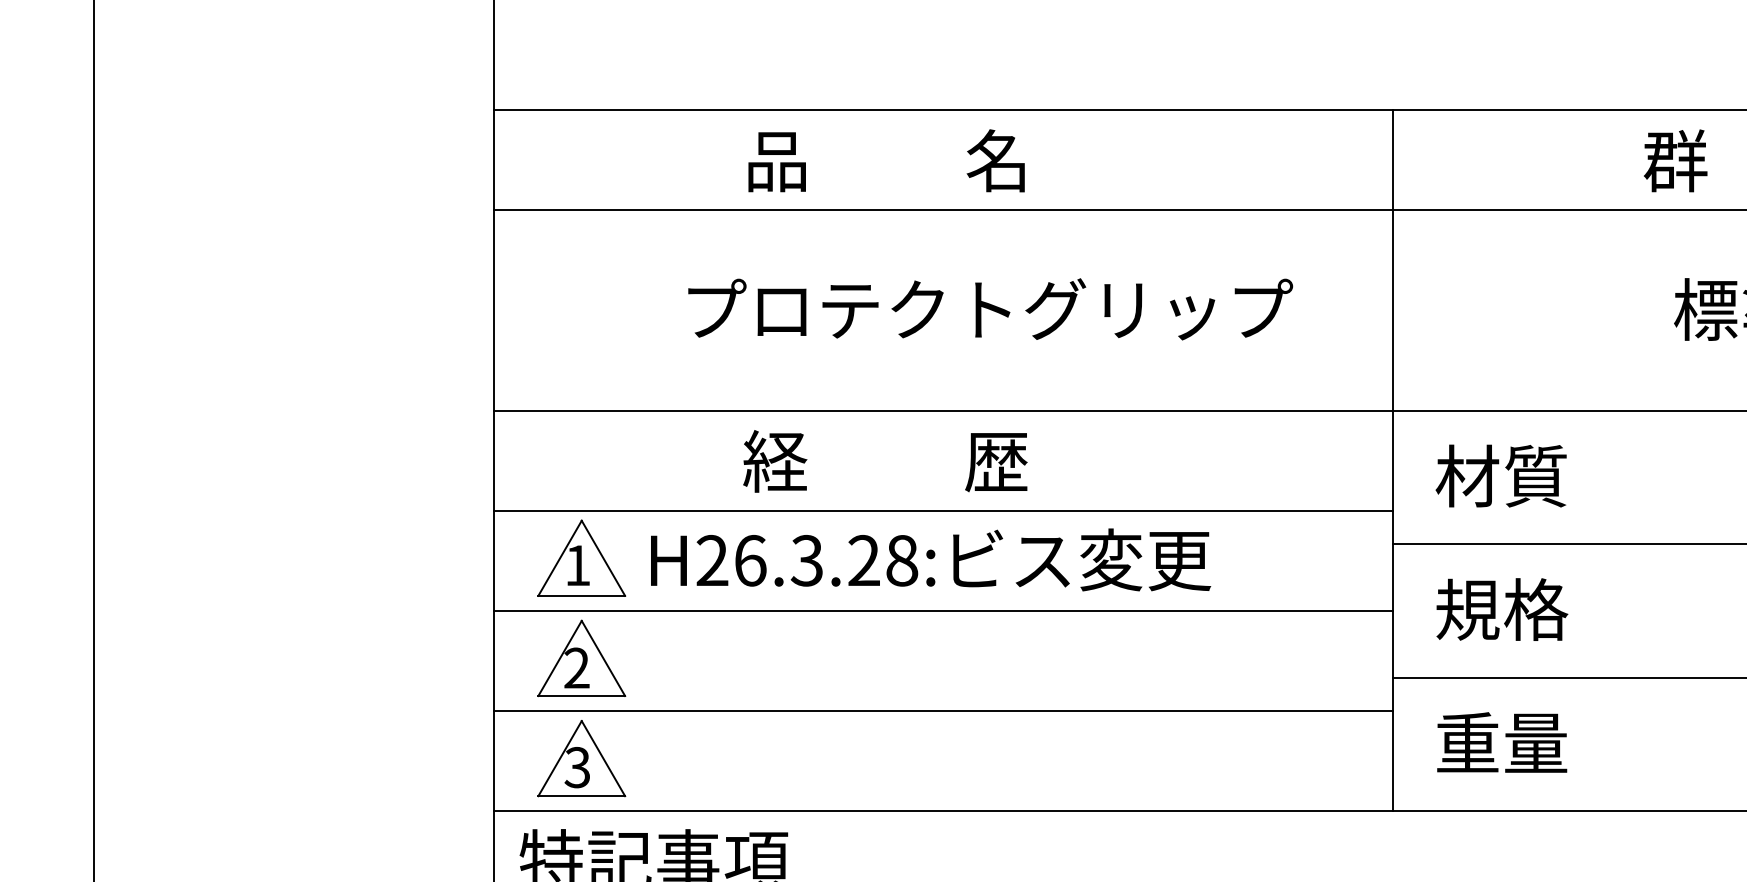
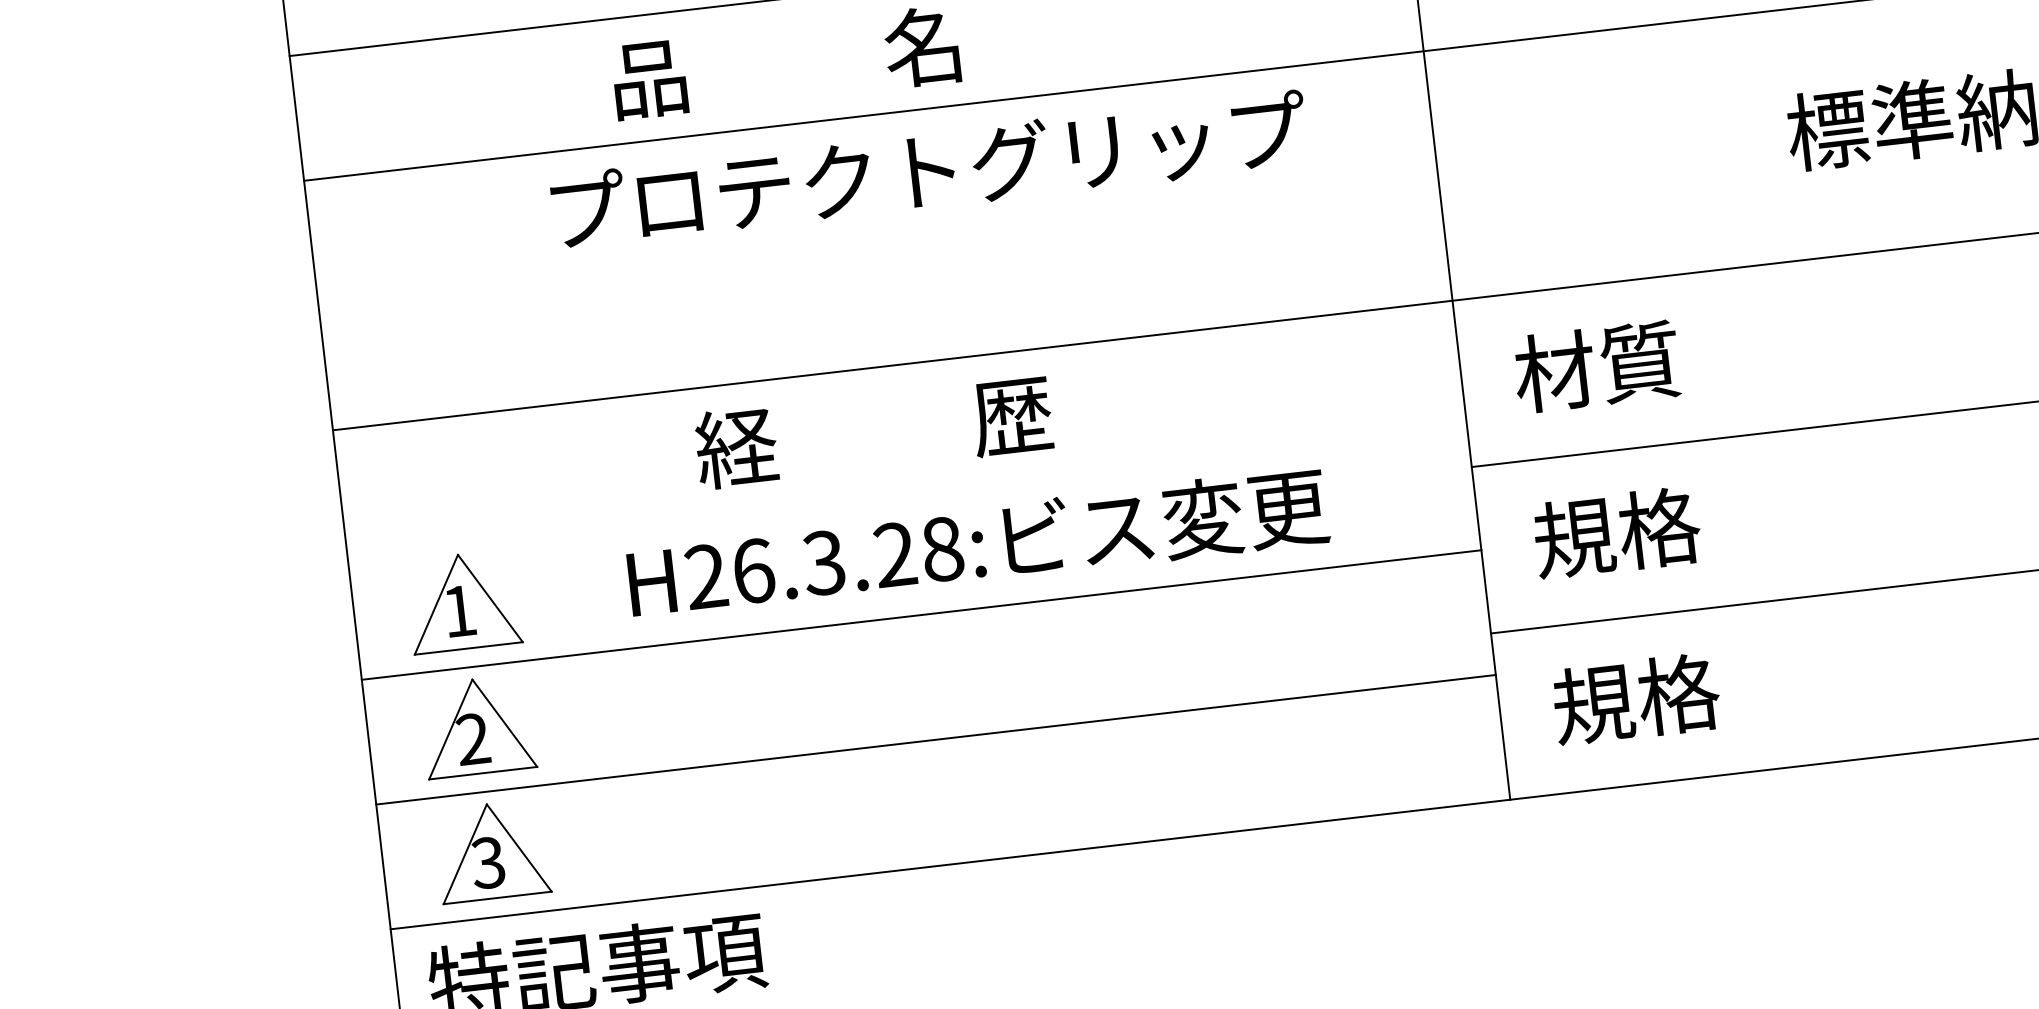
text: (990, 309) -> (929, 170), moved
text: (885, 461) -> (873, 431), moved
line: (943, 510) -> (907, 489), removed
text: (931, 559) -> (978, 543), moved
text: (1502, 742) -> (1636, 698), 重量 -> 規格

